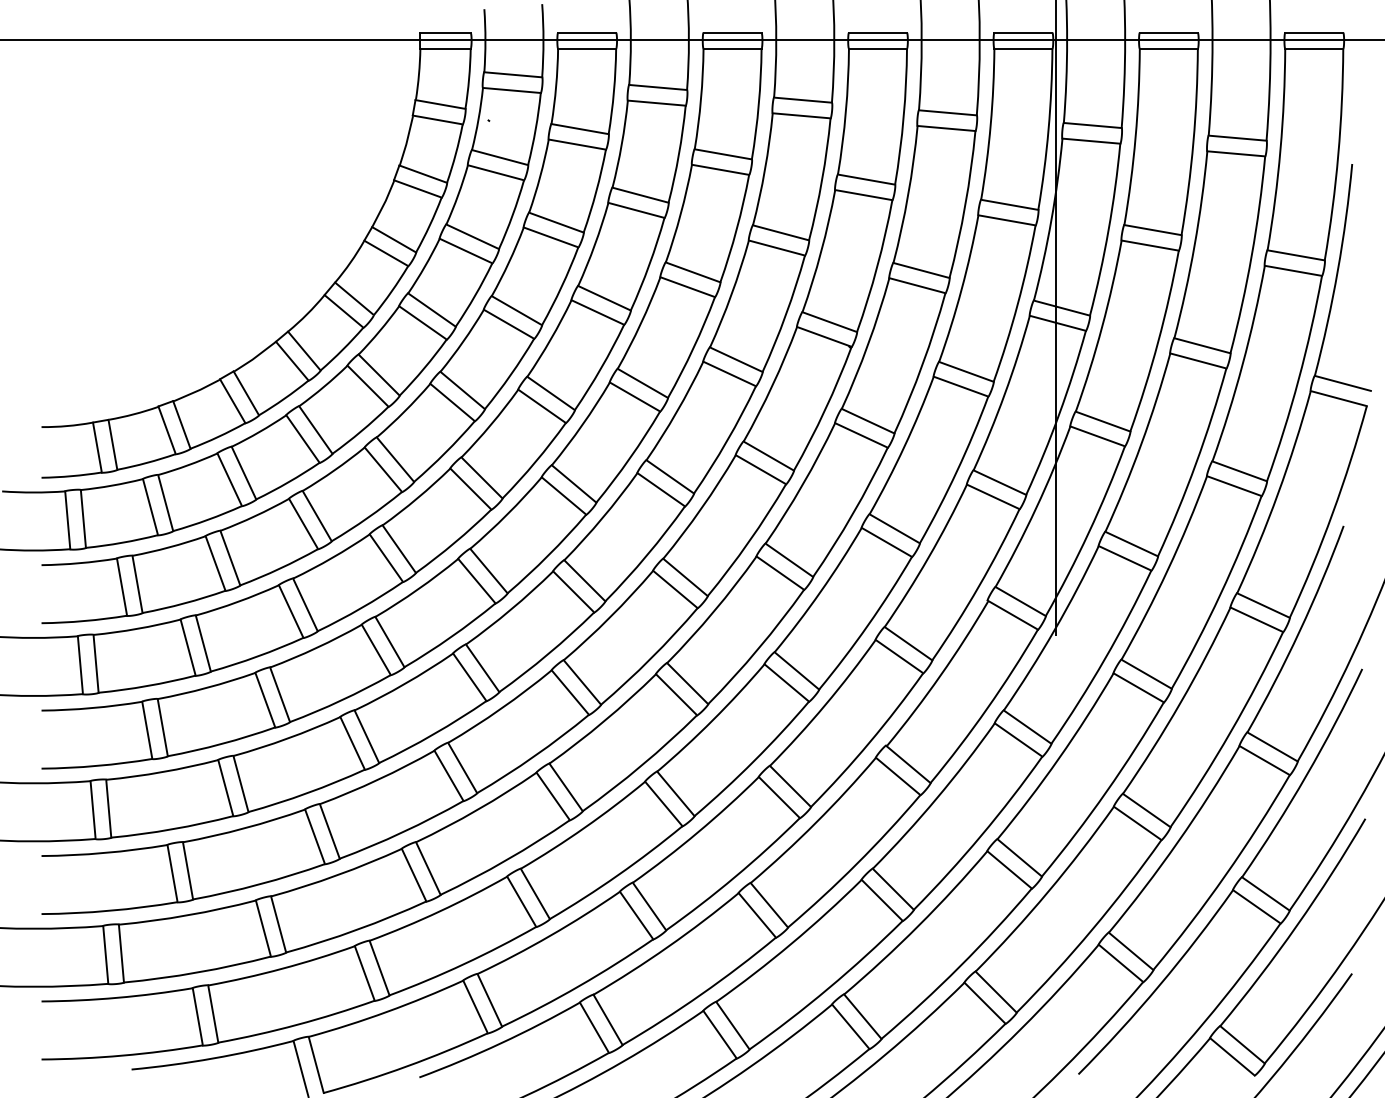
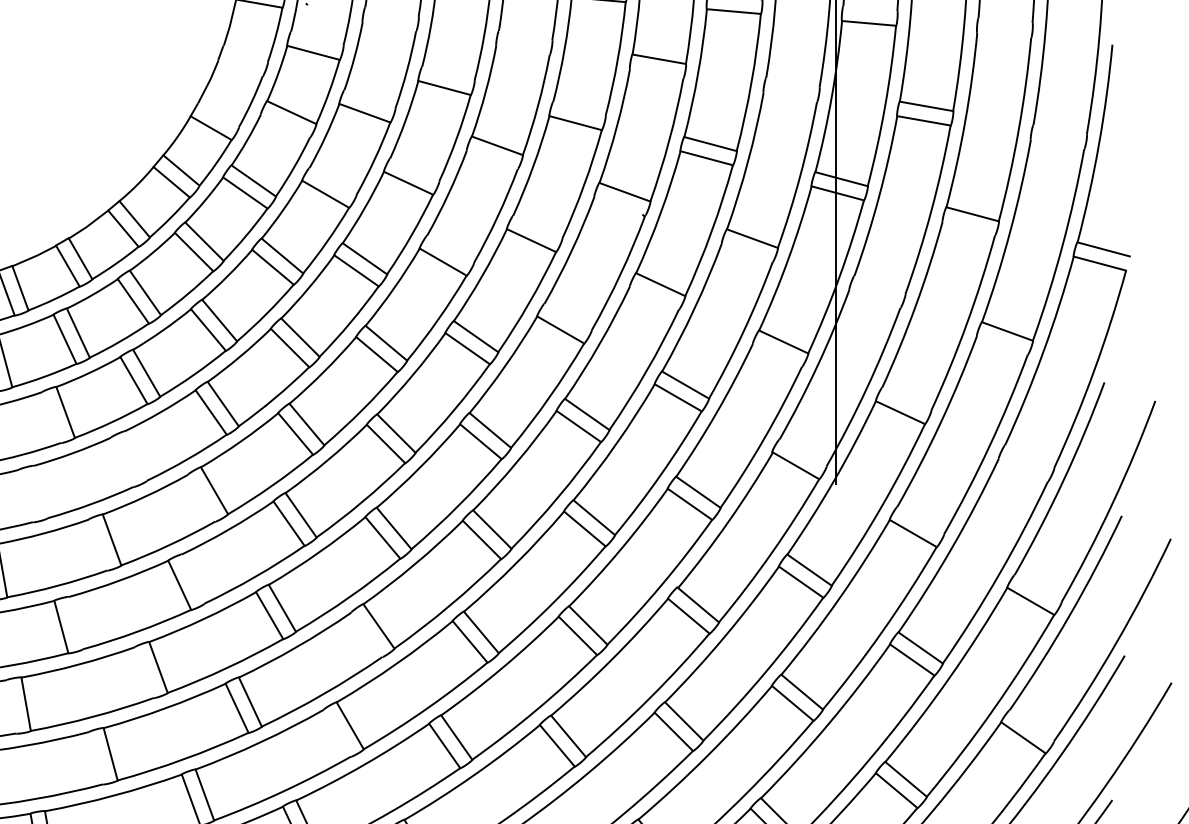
line: (1092, 125) -> (870, 8), removed
line: (579, 129) -> (391, 12), removed
line: (1237, 137) -> (1005, 19), removed
line: (576, 144) -> (388, 26), removed
line: (1236, 153) -> (1004, 34), removed
line: (722, 154) -> (524, 35), removed
line: (500, 157) -> (317, 38), removed
line: (720, 169) -> (522, 49), removed
line: (423, 173) -> (245, 53), removed
line: (417, 188) -> (240, 67), removed
line: (640, 194) -> (448, 73), removed
line: (863, 195) -> (656, 74), removed
line: (1009, 204) -> (792, 82), removed
line: (1006, 220) -> (789, 97), removed
line: (556, 222) -> (369, 99), removed
line: (780, 232) -> (578, 108), removed
line: (394, 239) -> (218, 115), removed
line: (465, 250) -> (285, 125), removed
line: (1295, 255) -> (1059, 130), removed
line: (1293, 270) -> (1057, 144), removed
line: (687, 287) -> (492, 159), removed
line: (604, 297) -> (414, 169), removed
line: (516, 310) -> (332, 181), removed
line: (824, 336) -> (620, 205), removed
line: (736, 359) -> (537, 227), removed
line: (1198, 360) -> (969, 228), removed
line: (642, 382) -> (450, 248), removed
line: (960, 386) -> (746, 252), removed
line: (1102, 421) -> (879, 284), removed
line: (861, 435) -> (654, 298), removed
line: (1097, 436) -> (874, 298), removed
line: (768, 455) -> (567, 316), removed
line: (1234, 486) -> (1002, 345), removed
line: (992, 496) -> (776, 354), removed
line: (1131, 543) -> (906, 398), removed
line: (215, 563) -> (51, 417), removed
line: (1020, 601) -> (802, 452), removed
line: (305, 604) -> (135, 455), removed
line: (1263, 605) -> (1029, 456), removed
line: (290, 611) -> (121, 462), removed
line: (1256, 619) -> (1023, 469), removed
line: (202, 643) -> (39, 492), removed
line: (187, 647) -> (25, 495), removed
line: (375, 649) -> (201, 497), removed
line: (1146, 673) -> (920, 520), removed
line: (265, 699) -> (98, 544), removed
line: (366, 736) -> (192, 578), removed
line: (1272, 746) -> (1038, 588), removed
line: (240, 783) -> (75, 622), removed
line: (552, 796) -> (366, 634), removed
line: (314, 836) -> (144, 672), removed
line: (172, 873) -> (11, 706), removed
line: (1265, 893) -> (1031, 725), removed
line: (521, 901) -> (337, 732), removed
line: (262, 928) -> (95, 758), removed

